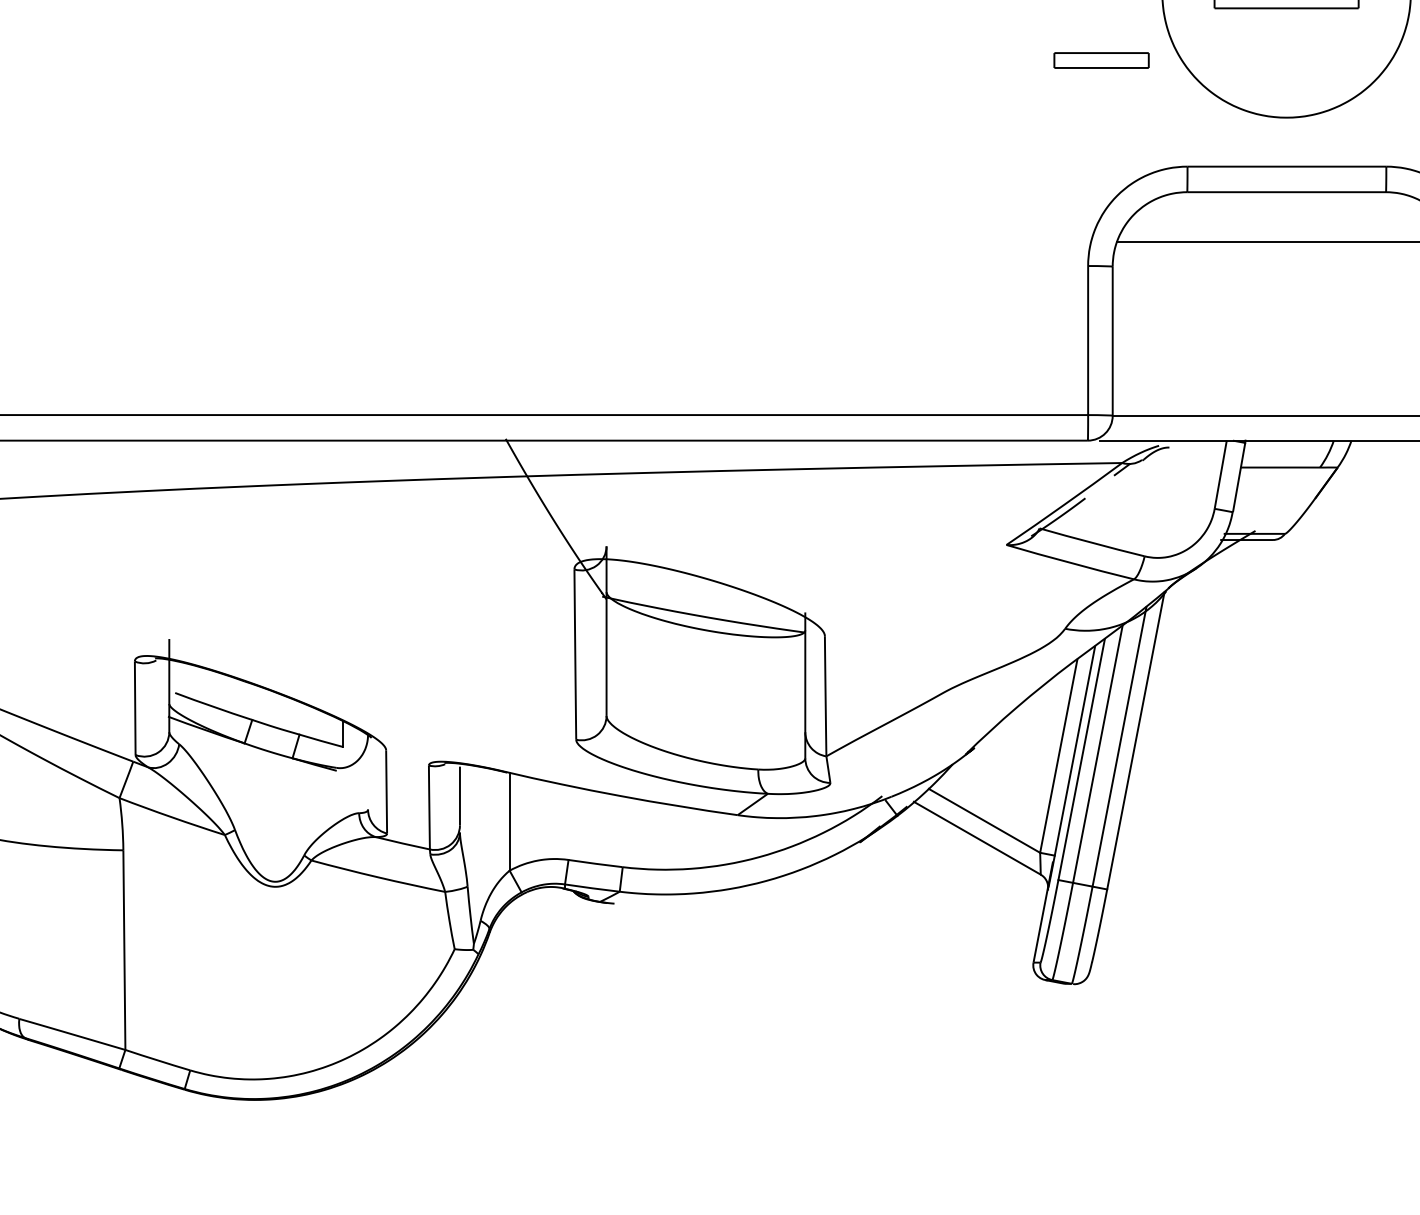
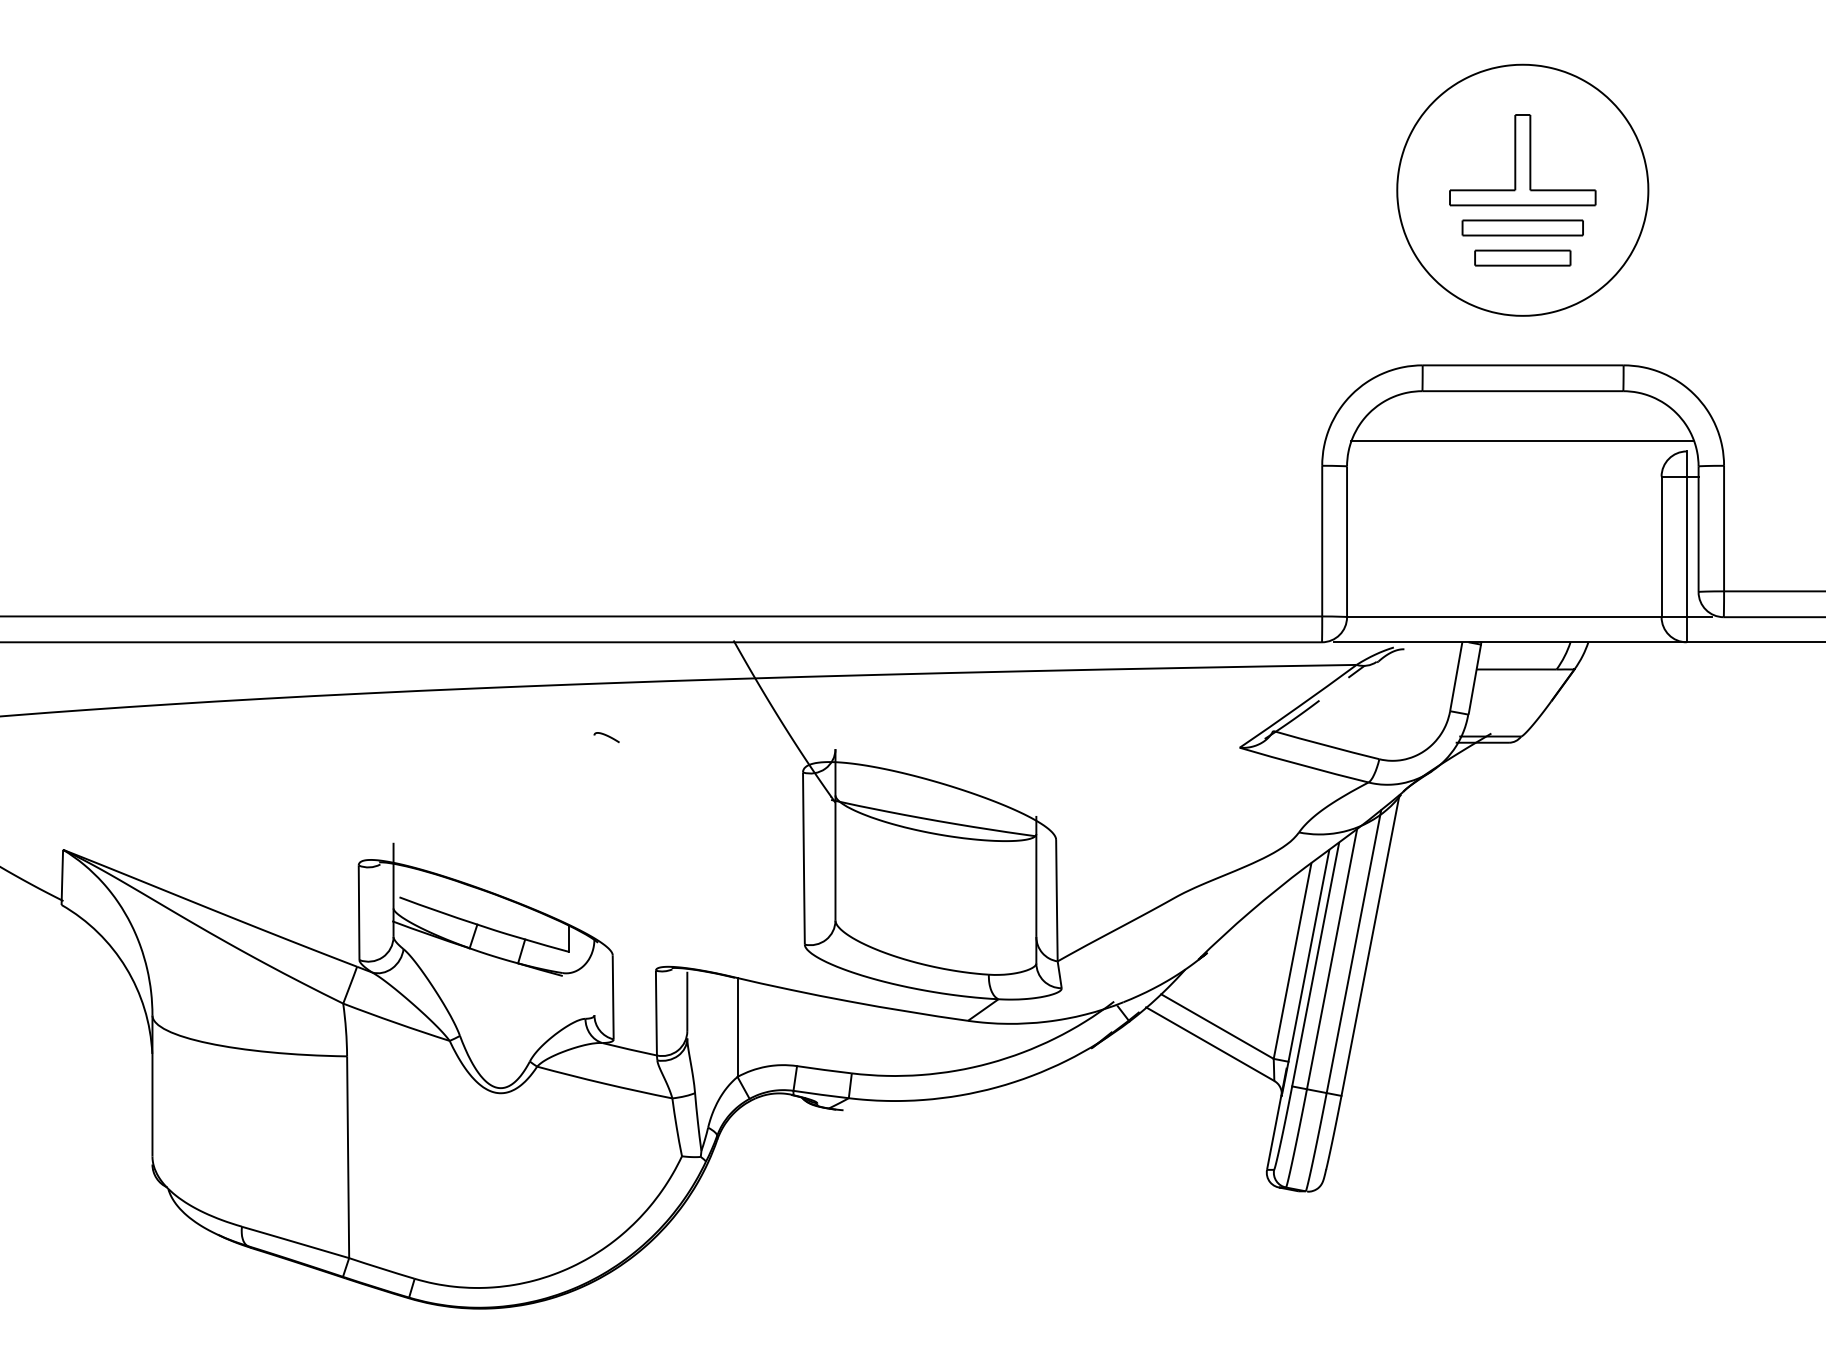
part: (1286, 30) -> (1522, 227), added
part: (1101, 59) -> (1522, 257), moved
curve: (380, 533) -> (606, 736), added

